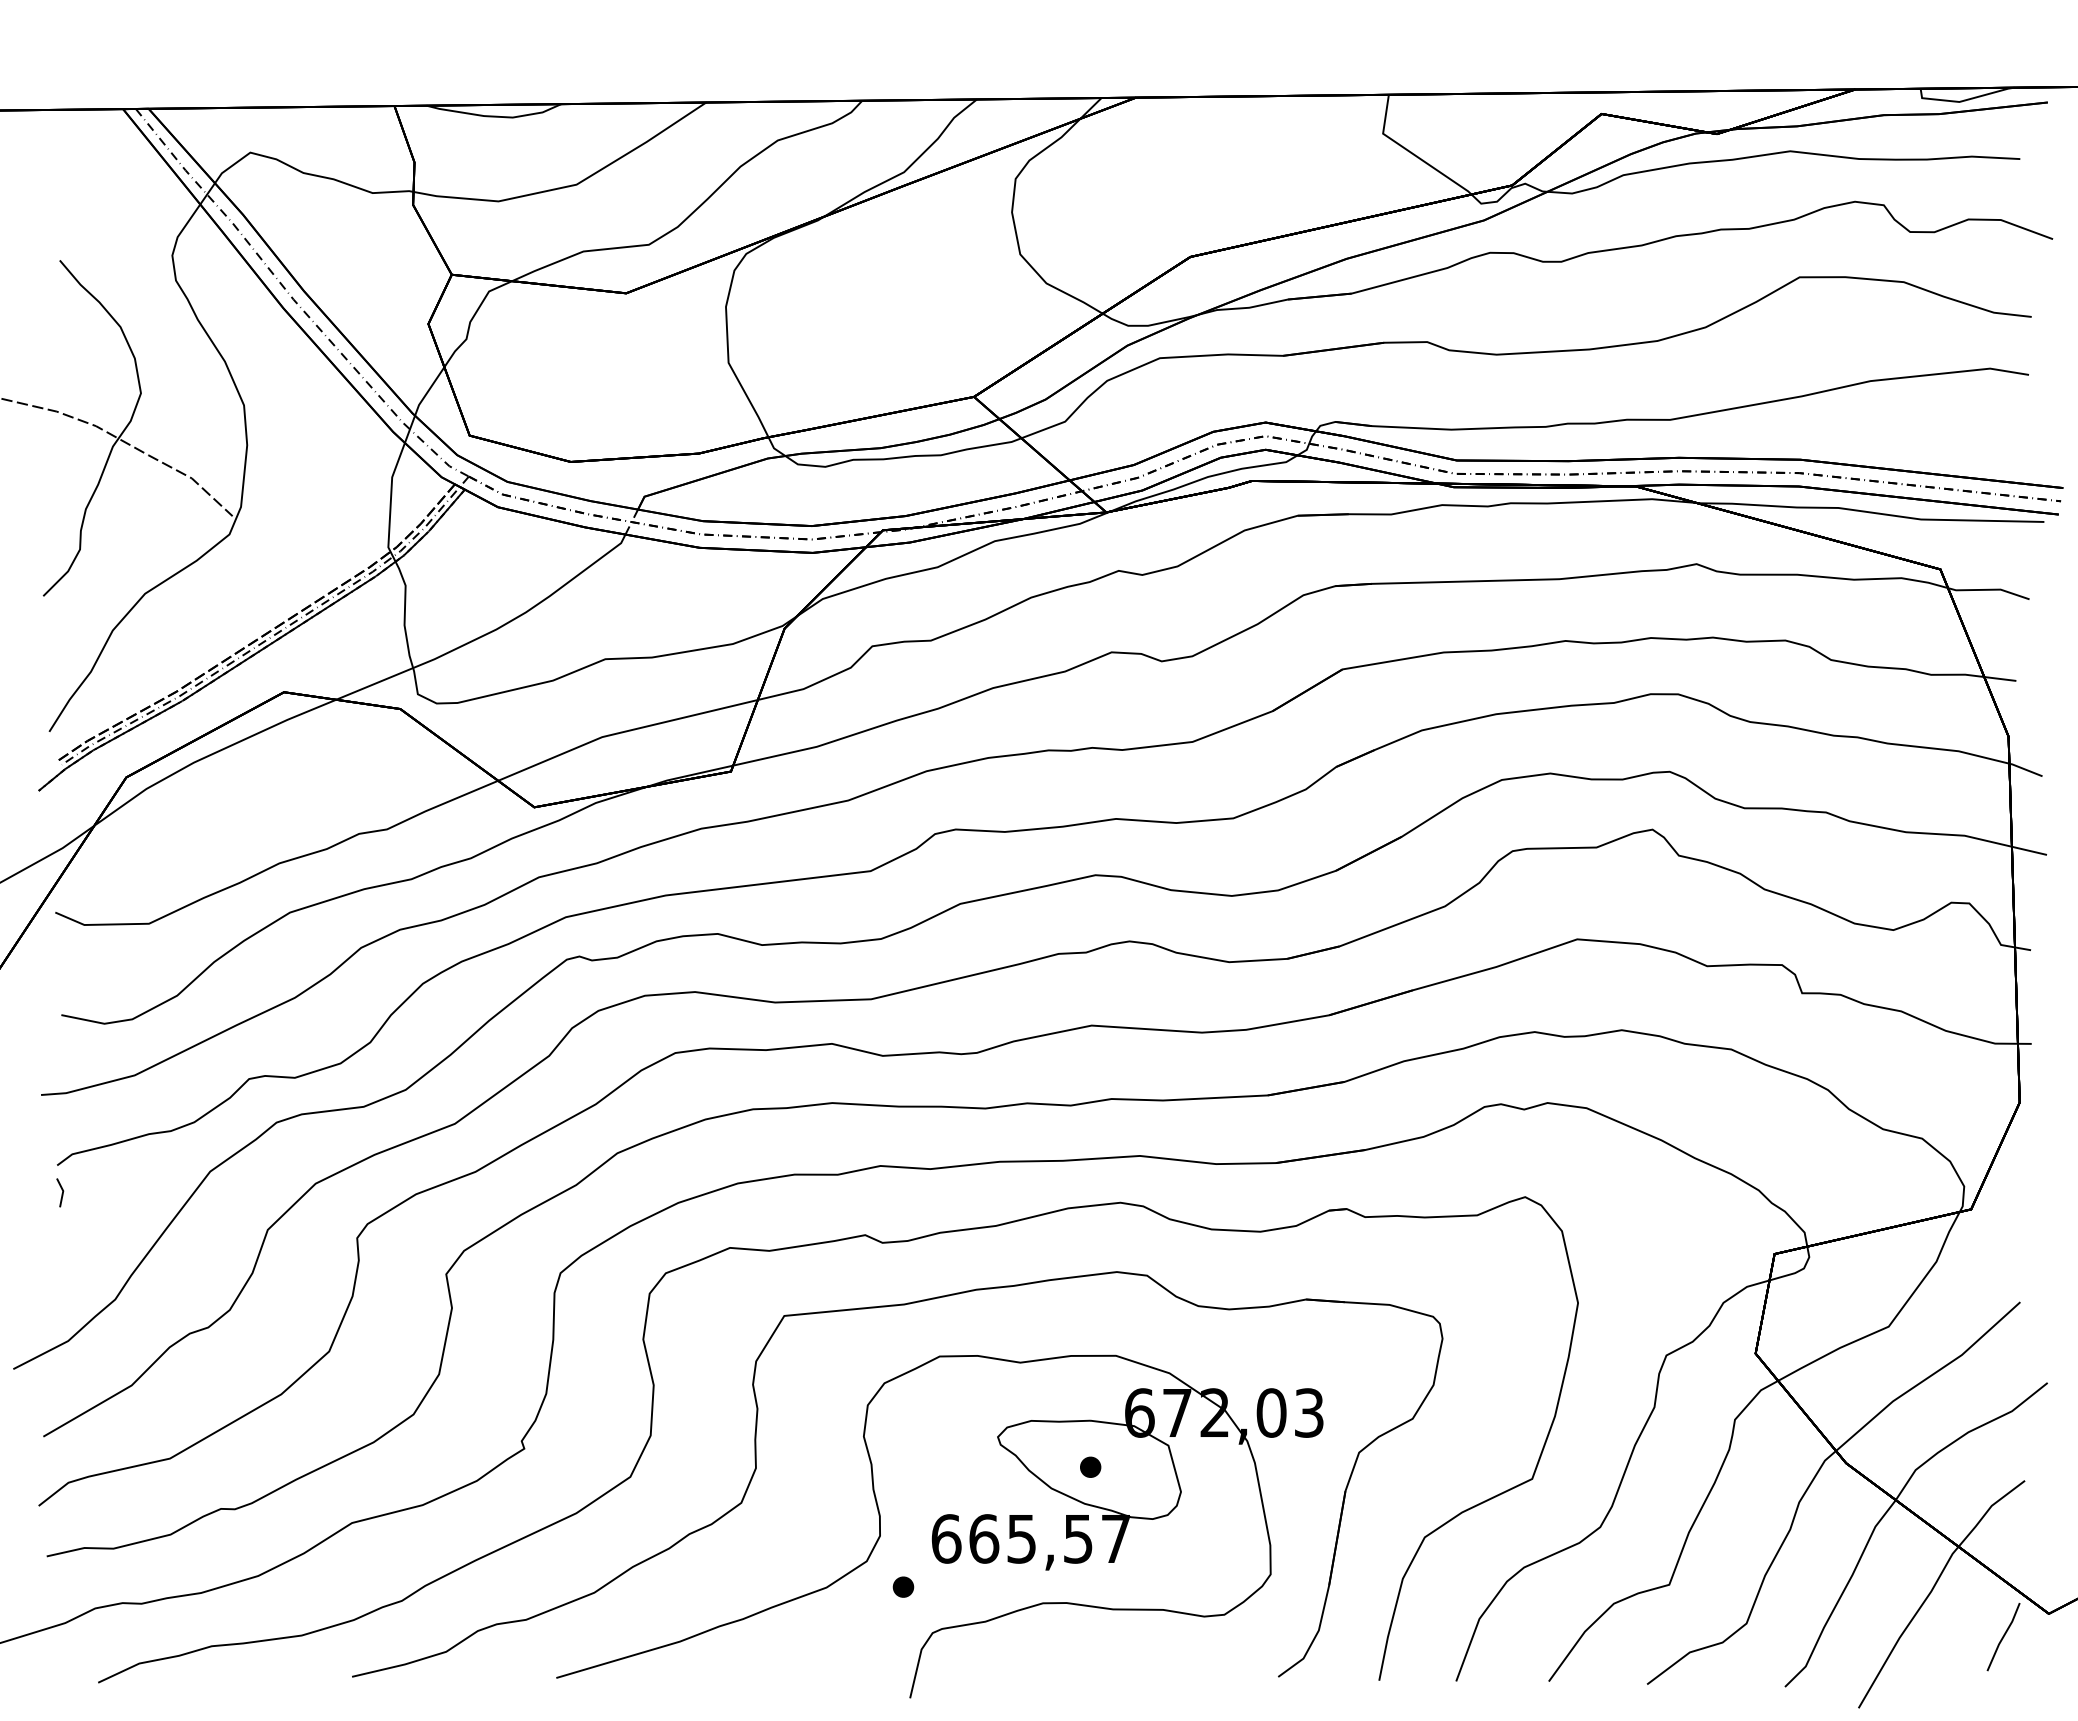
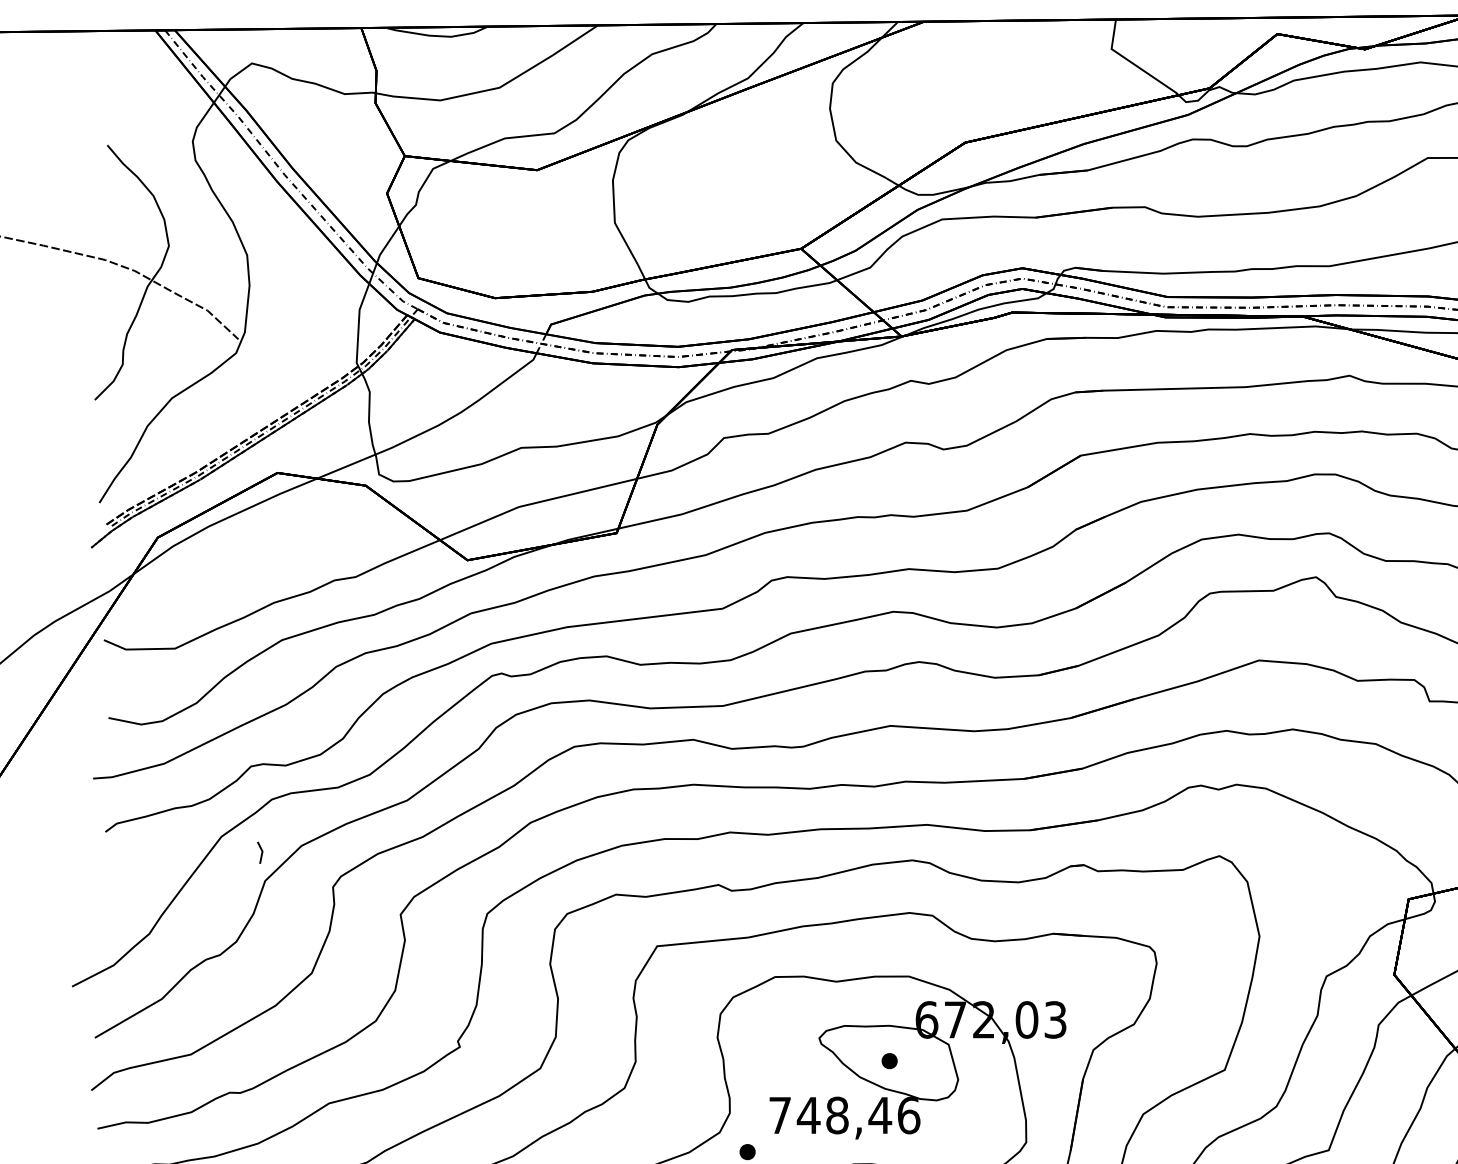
line: (61, 1193) -> (261, 853), moved
text: (1031, 1538) -> (844, 1115), 665,57 -> 748,46

